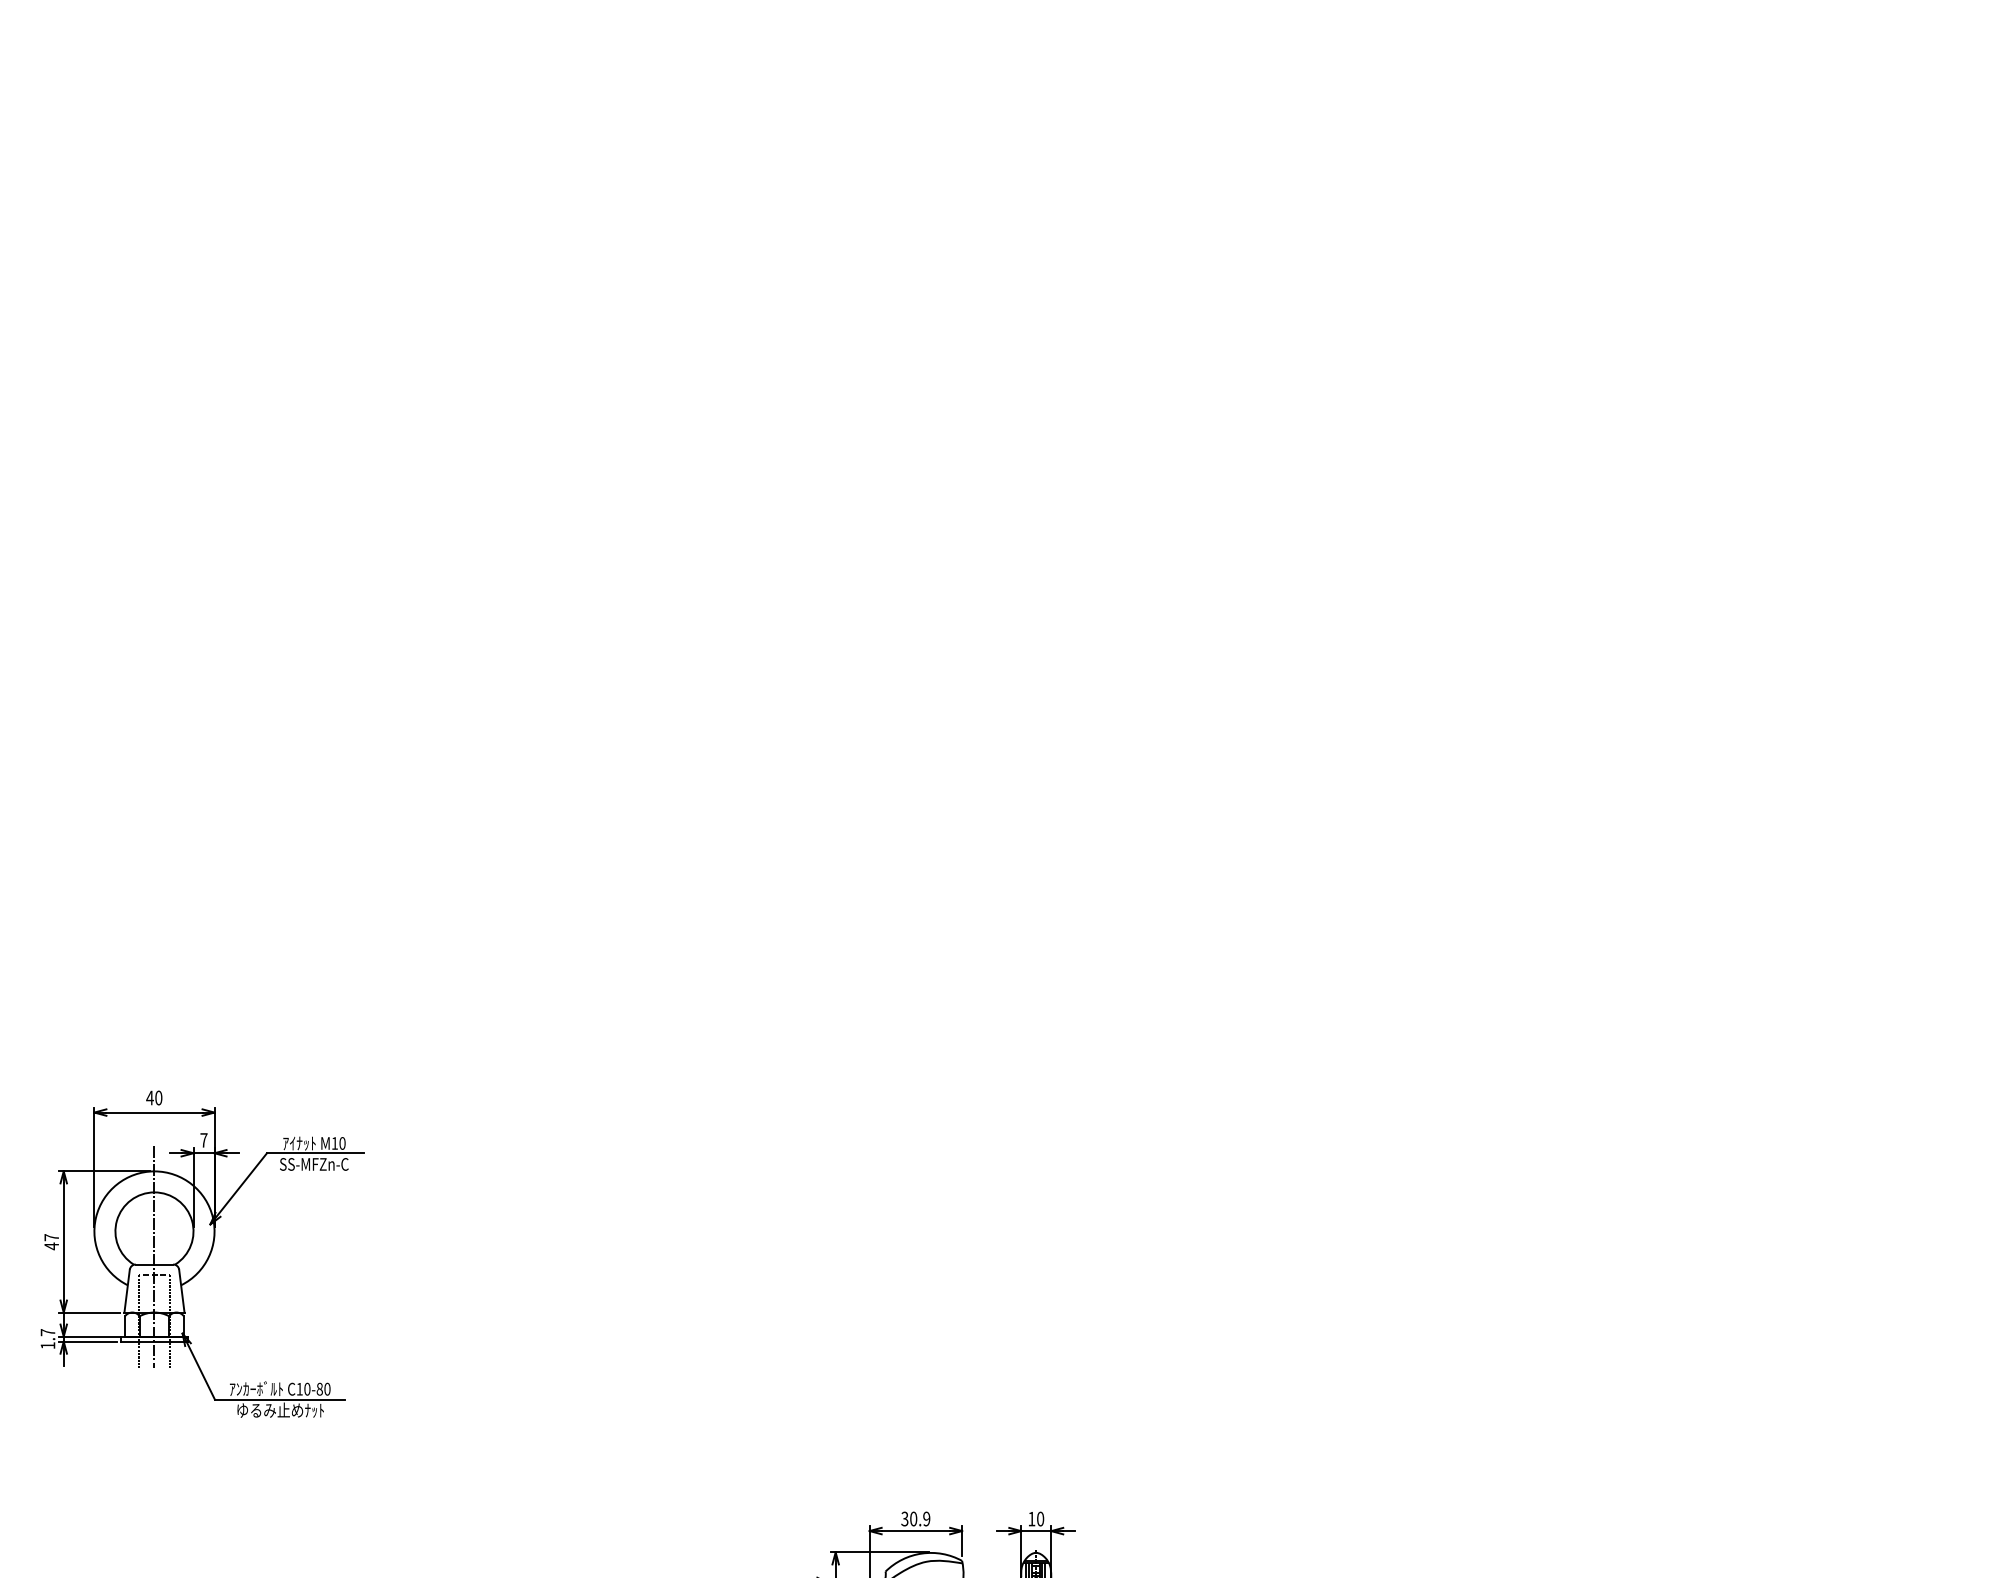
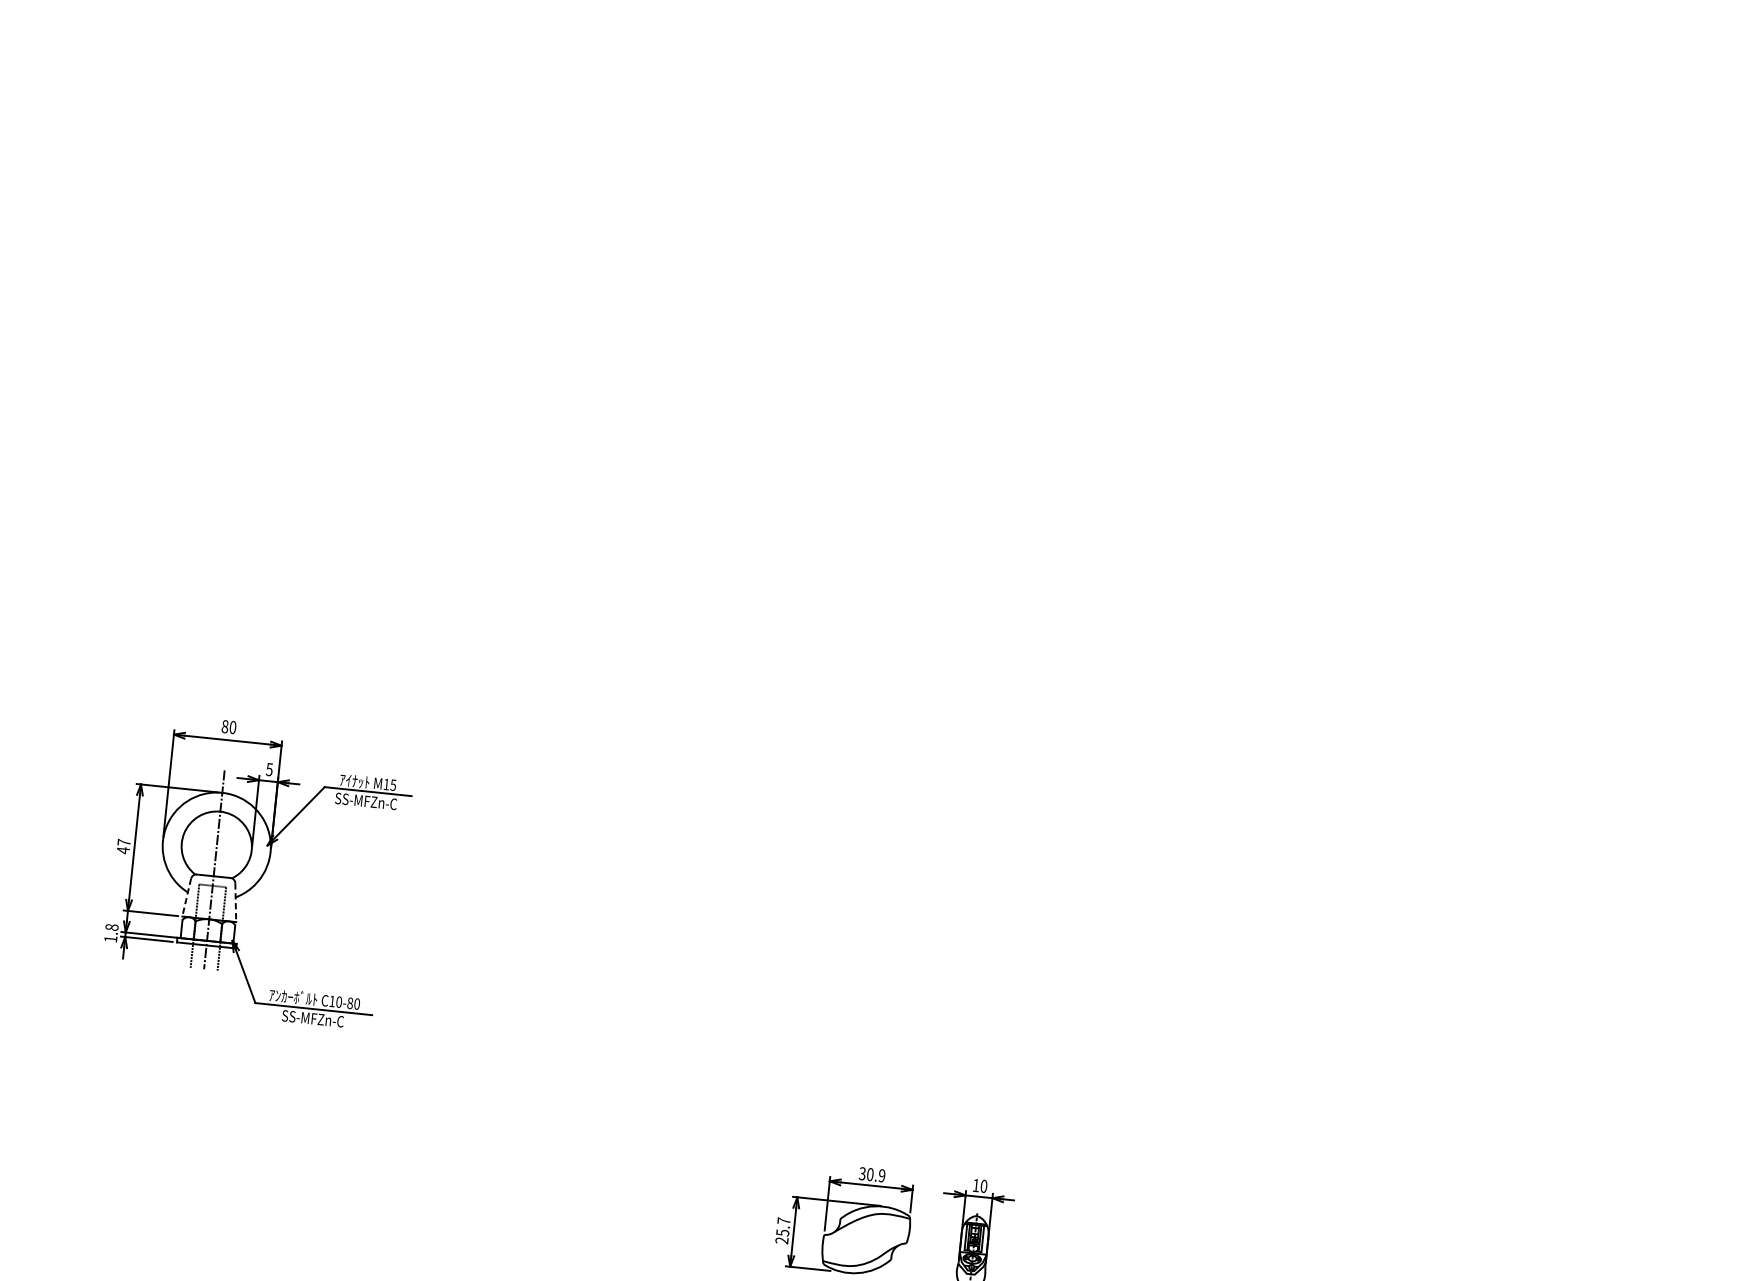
text: (149, 1097) -> (224, 726), 40 -> 80
text: (203, 1140) -> (269, 769), 7 -> 5
text: (342, 1143) -> (393, 785), M10 -> M15
line: (127, 1291) -> (187, 897), solid -> dashed
line: (181, 1291) -> (235, 902), solid -> dashed
text: (47, 1332) -> (111, 927), 1.7 -> 1.8
text: (280, 1409) -> (313, 1017), ゆるみ止めﾅｯﾄ -> SS-MFZn-C

